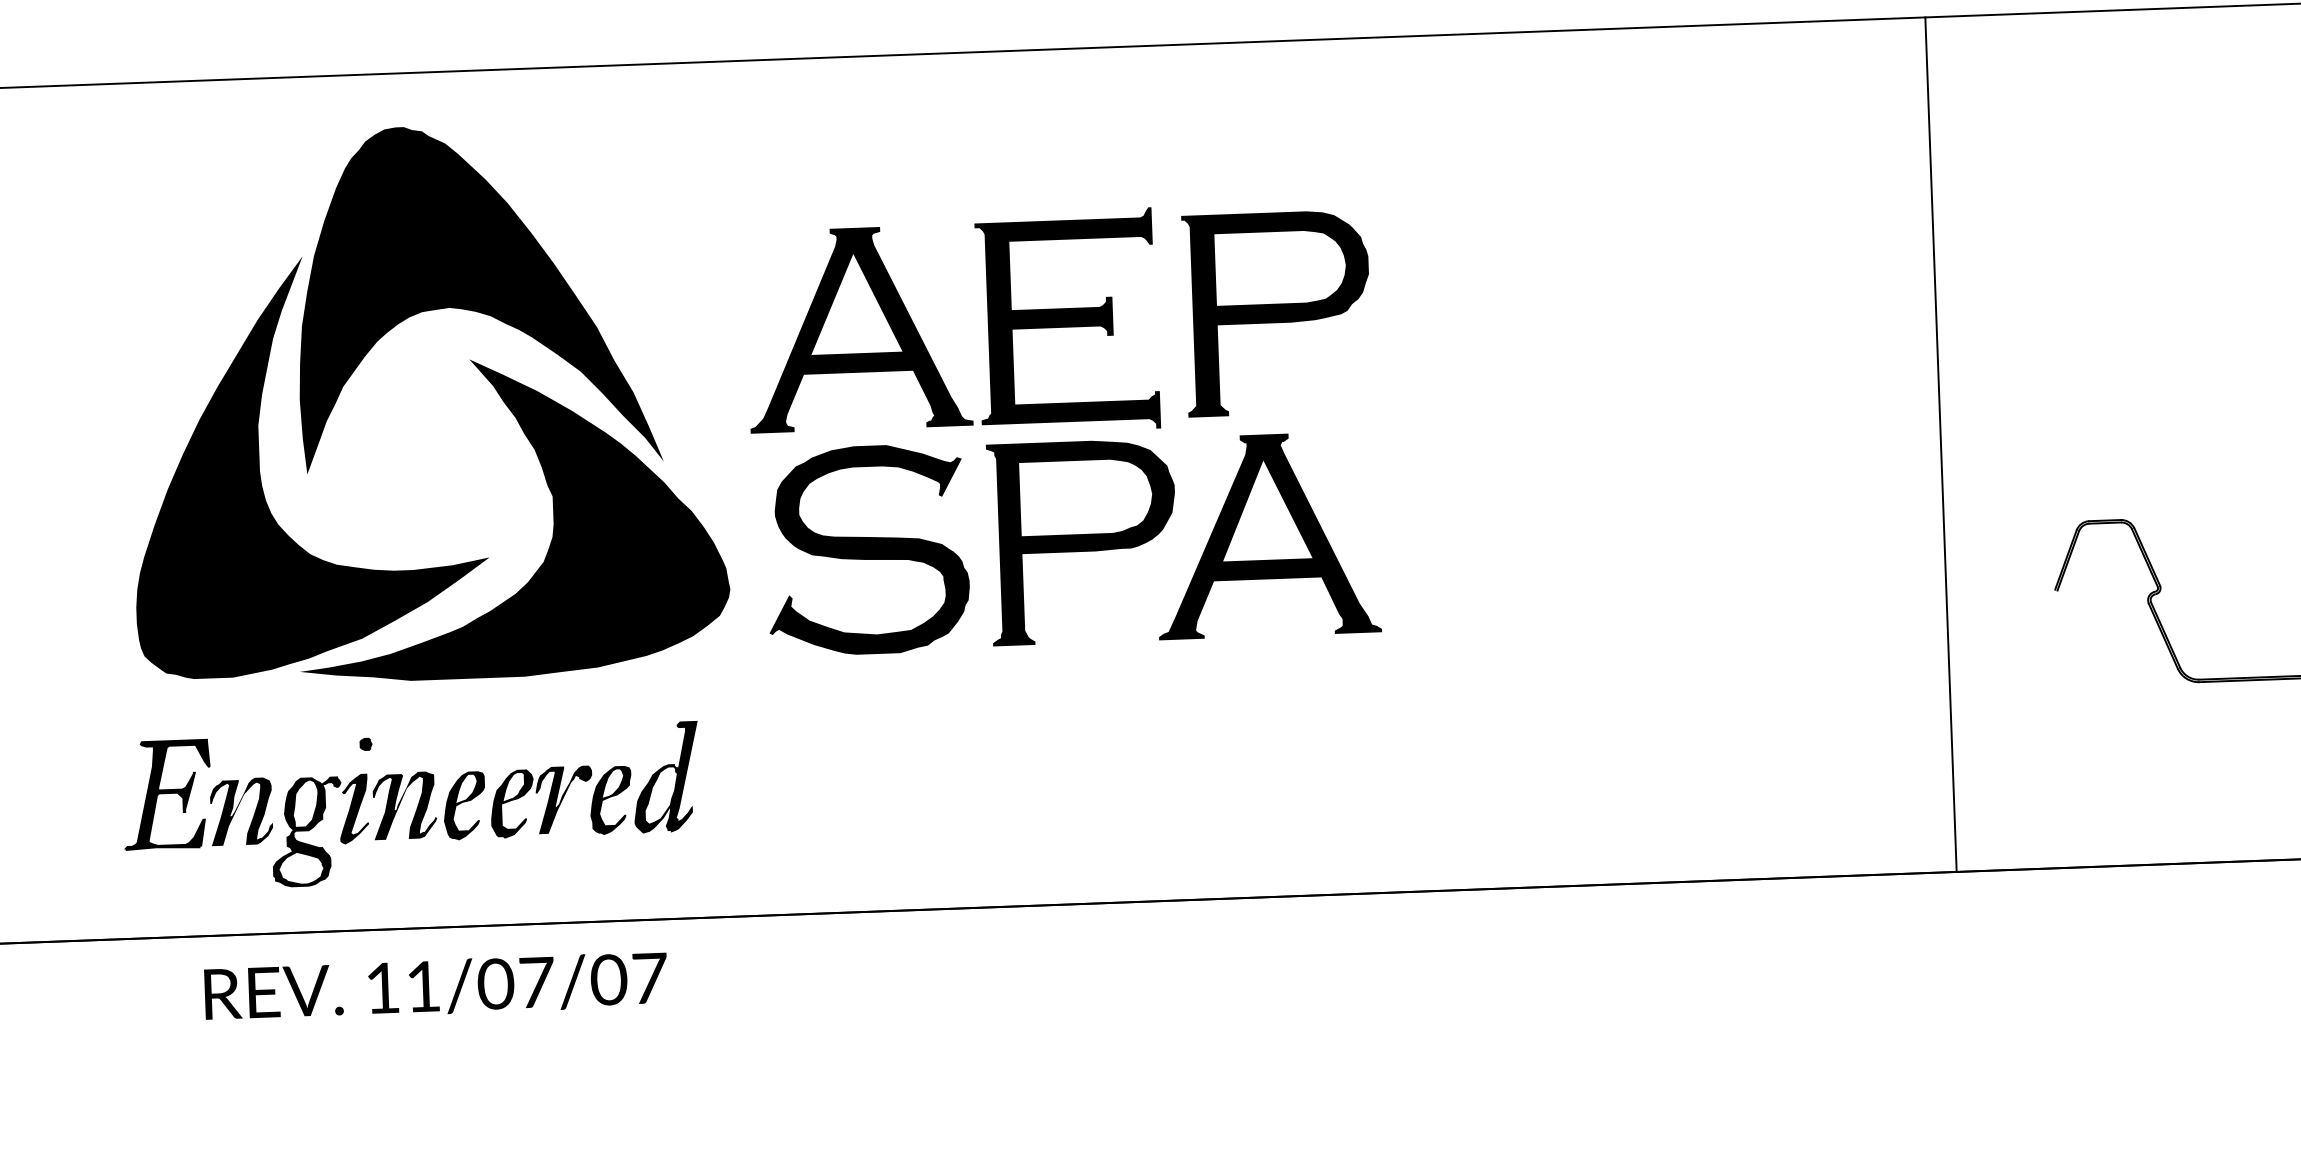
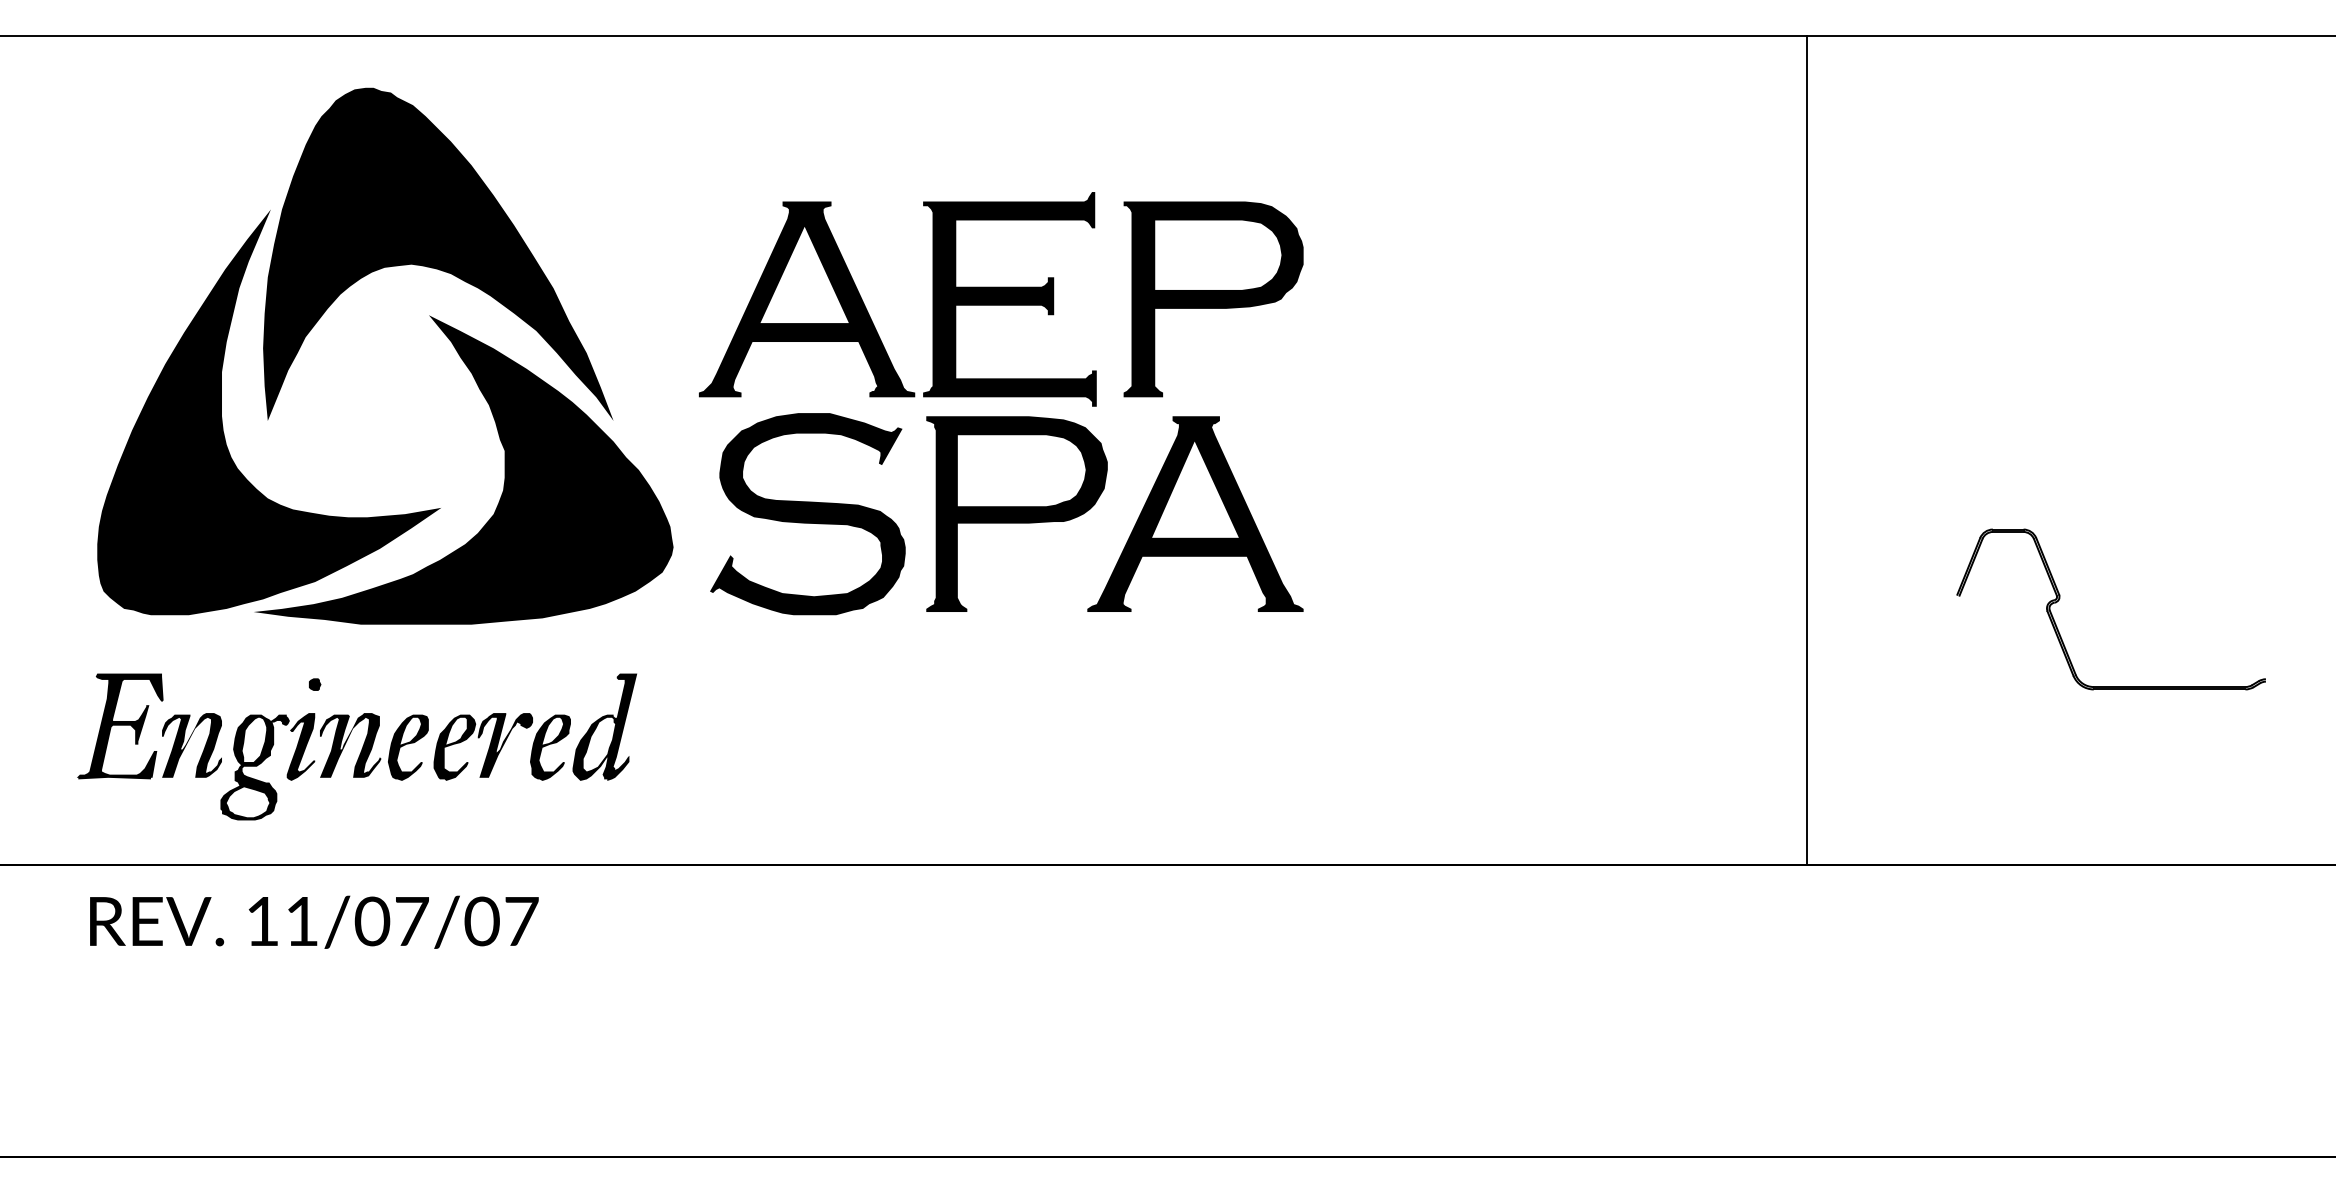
line: (1940, 444) -> (1806, 449), moved
text: (436, 986) -> (314, 921), moved

